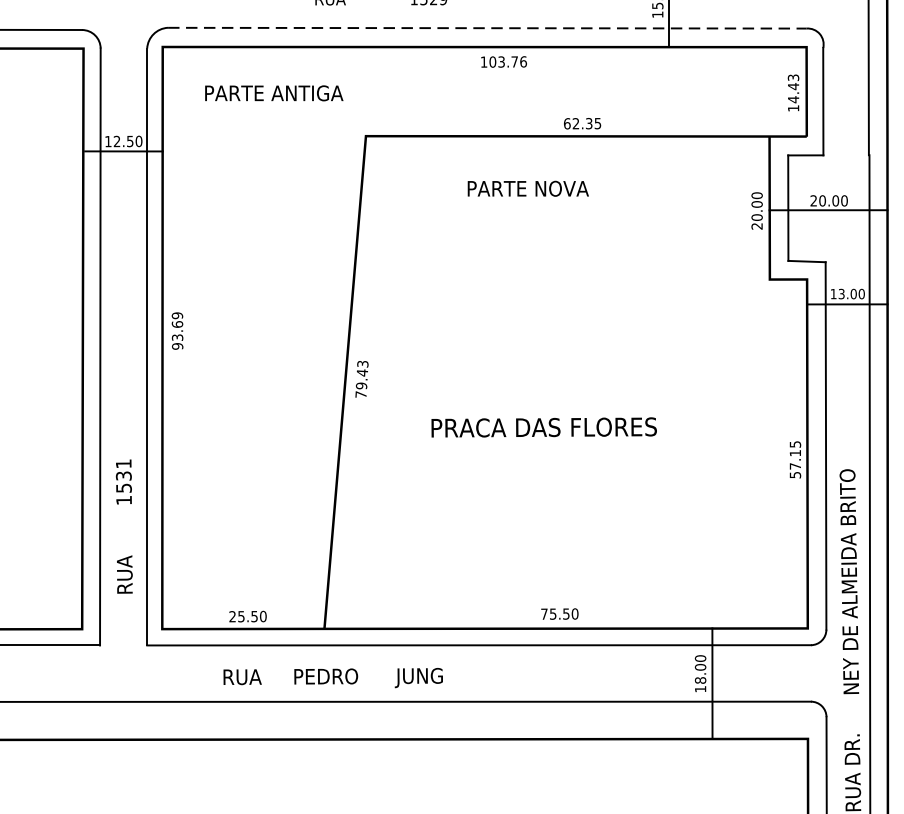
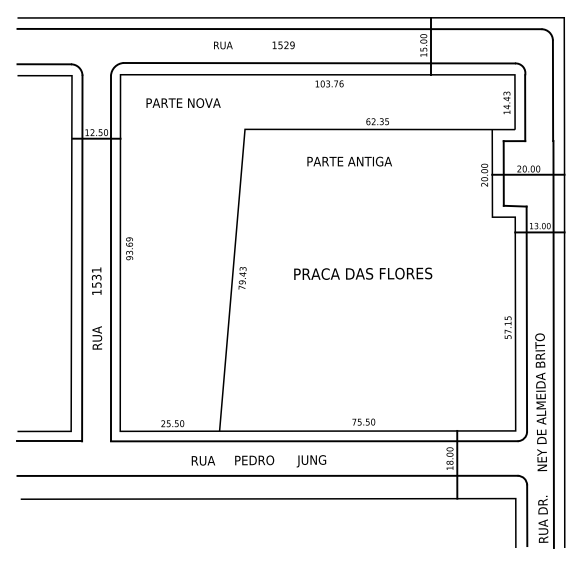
line: (487, 28) -> (319, 63), dashed -> solid
text: (307, 92) -> (209, 102), PARTE ANTIGA -> PARTE NOVA
text: (569, 188) -> (369, 161), PARTE NOVA -> PARTE ANTIGA
text: (544, 426) -> (363, 273), moved
text: (123, 526) -> (96, 308), moved
text: (332, 678) -> (258, 461), moved

